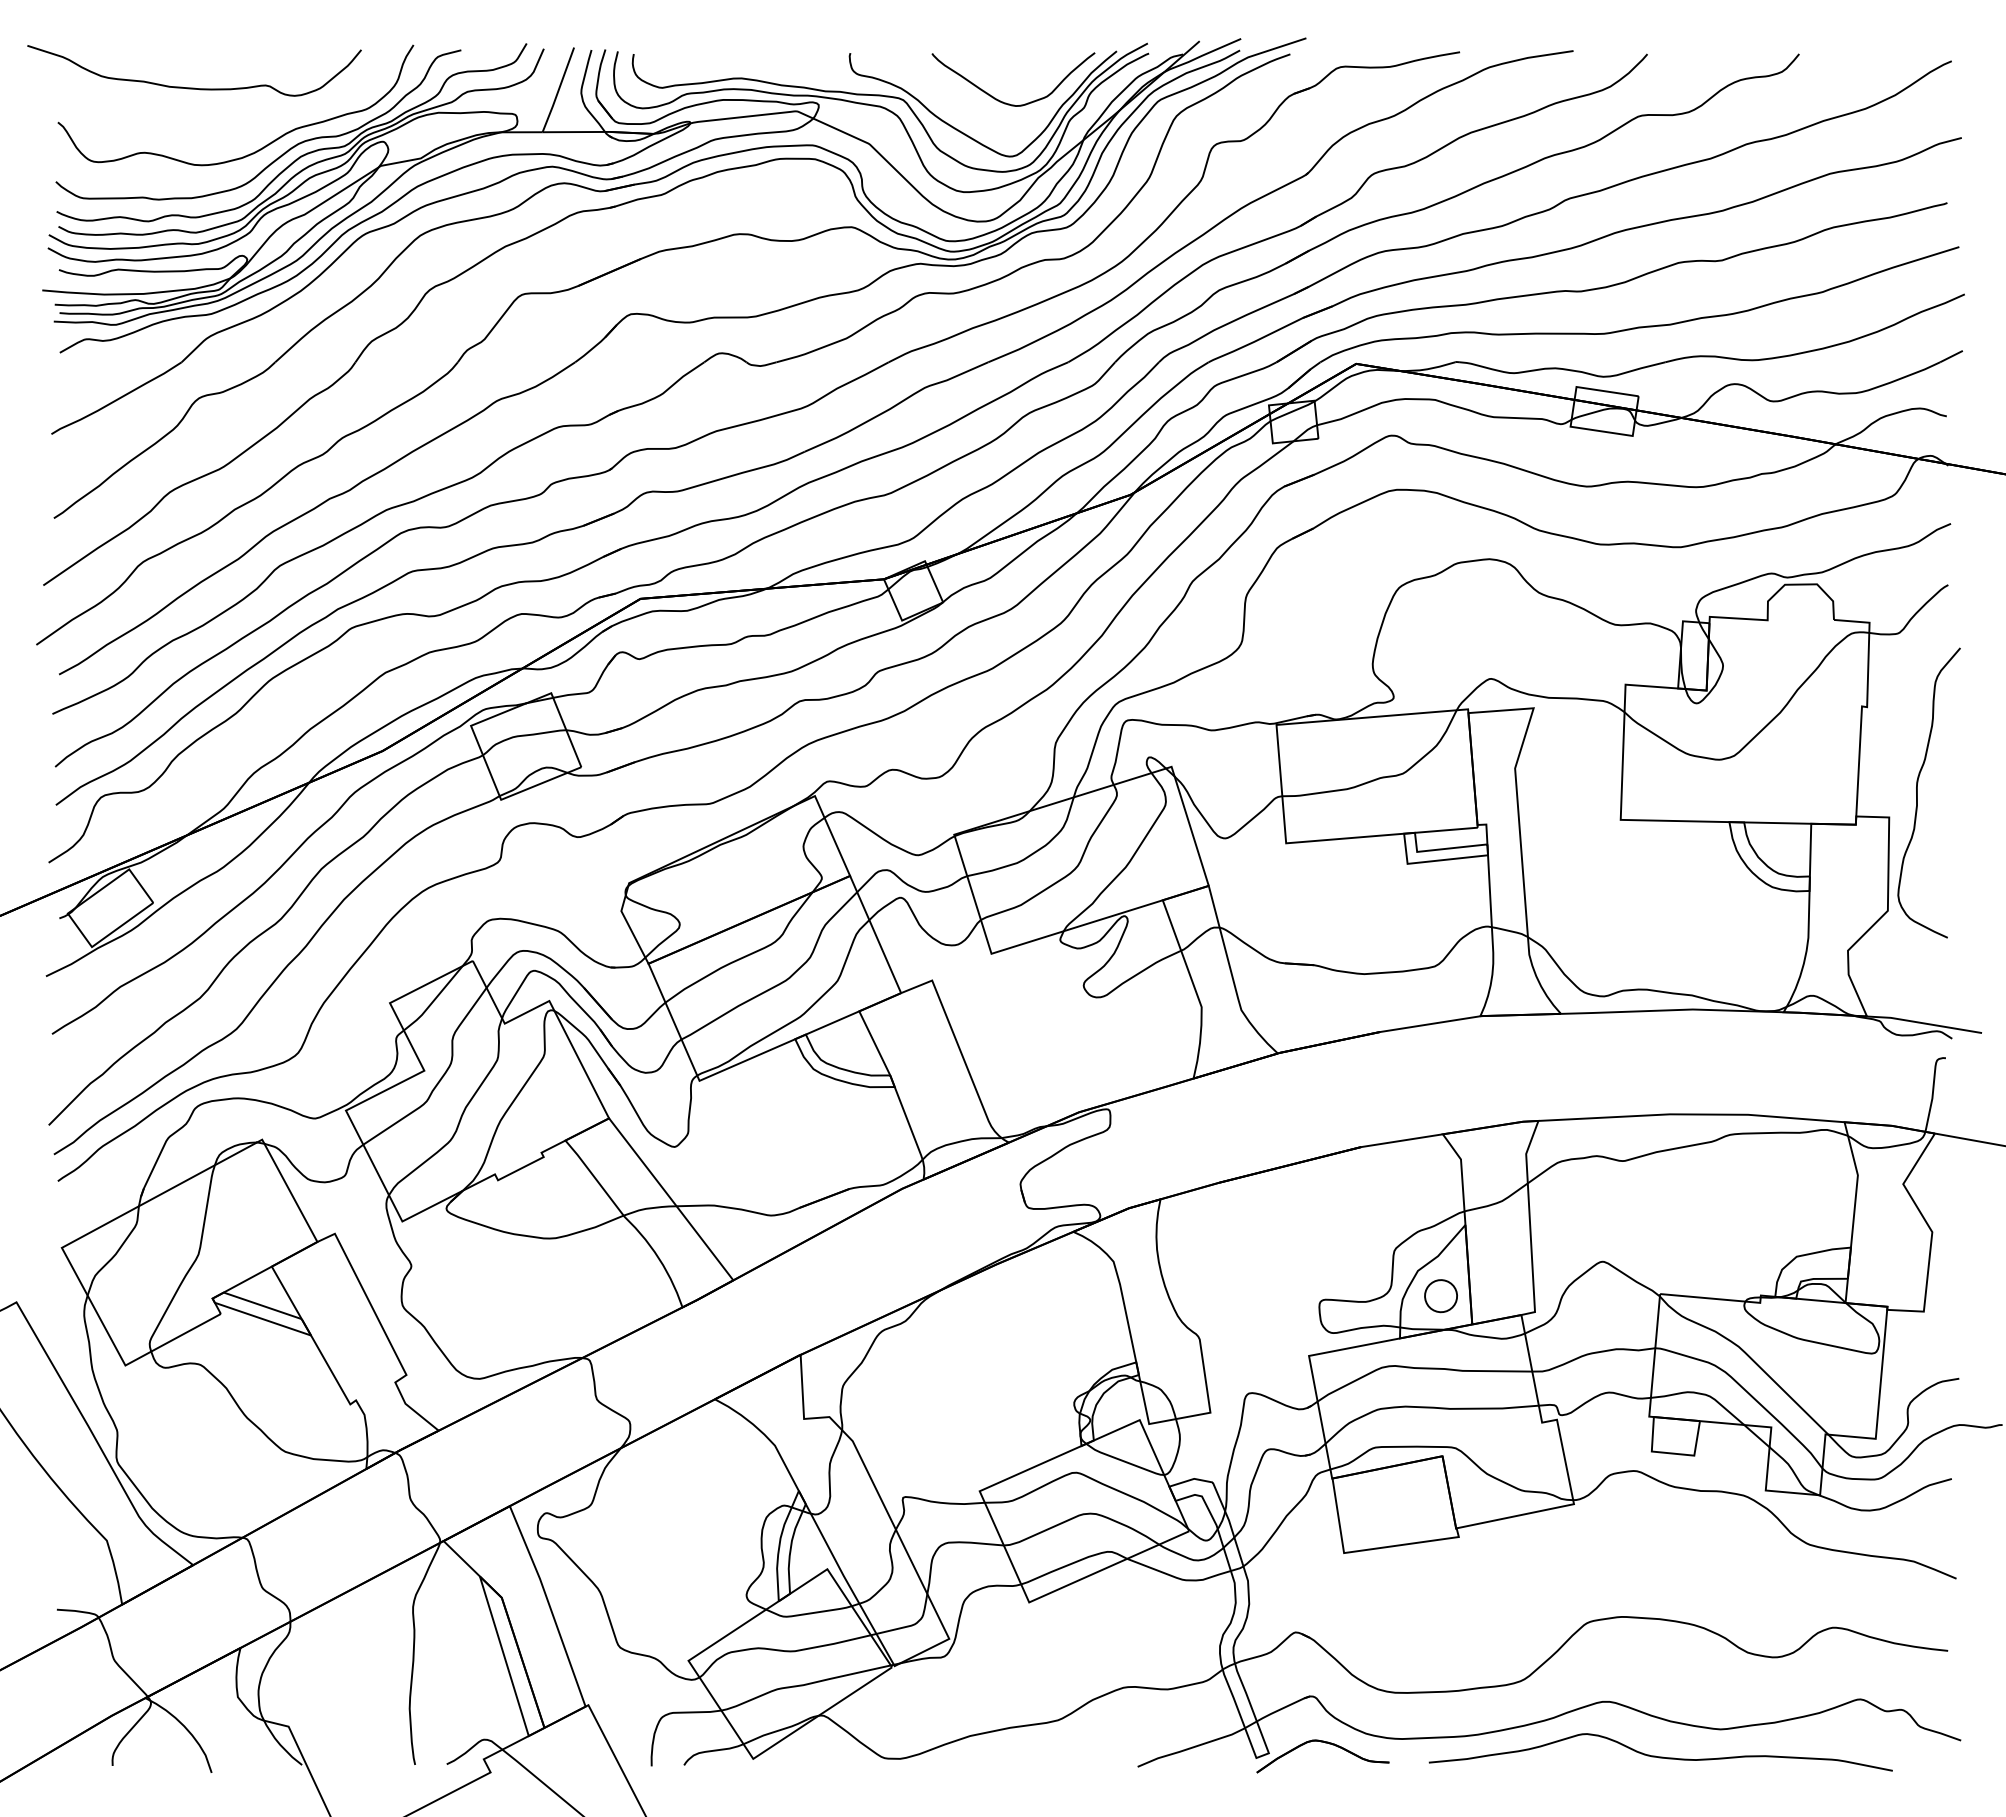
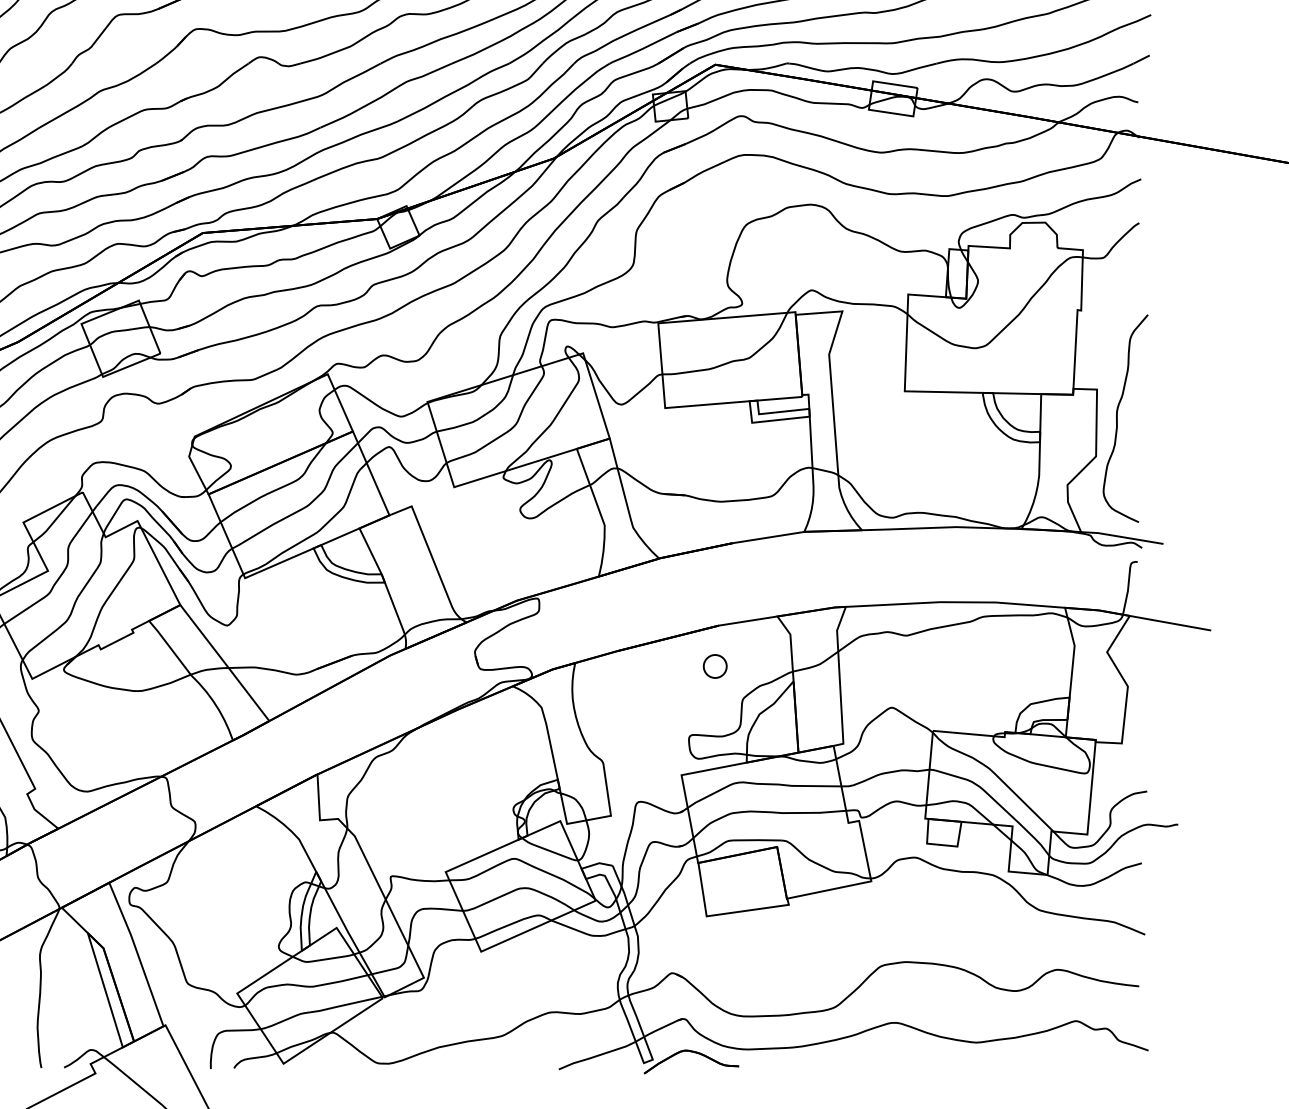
curve: (1917, 792) -> (1117, 418), moved
part: (1440, 1296) -> (714, 666), moved
curve: (1660, 1756) -> (933, 1062), removed

